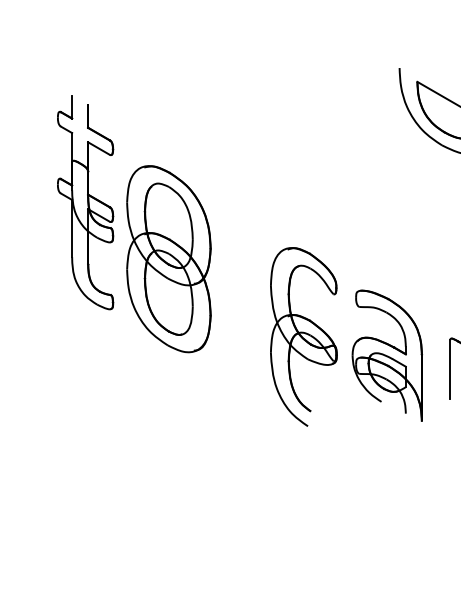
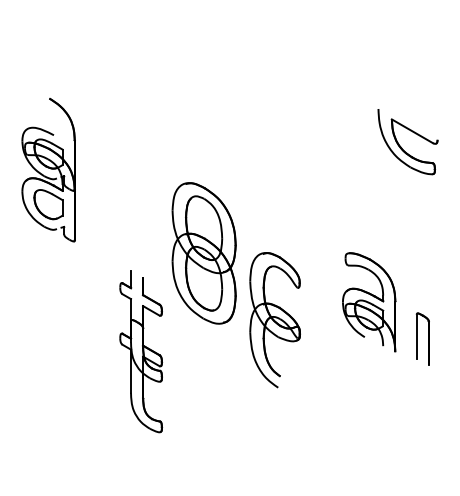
part: (85, 202) -> (141, 351), moved
part: (303, 337) -> (274, 320), moved
part: (387, 355) -> (369, 302), moved

